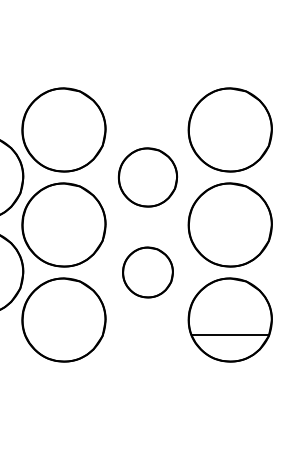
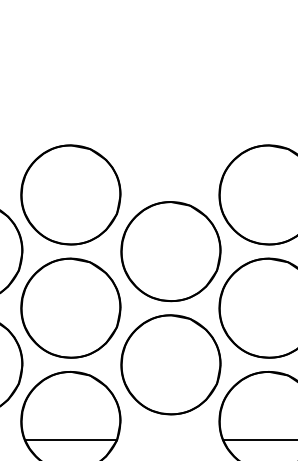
part: (147, 177) -> (170, 251), size x1.43
part: (147, 272) -> (170, 364), size x1.67
line: (63, 335) -> (70, 439), added

